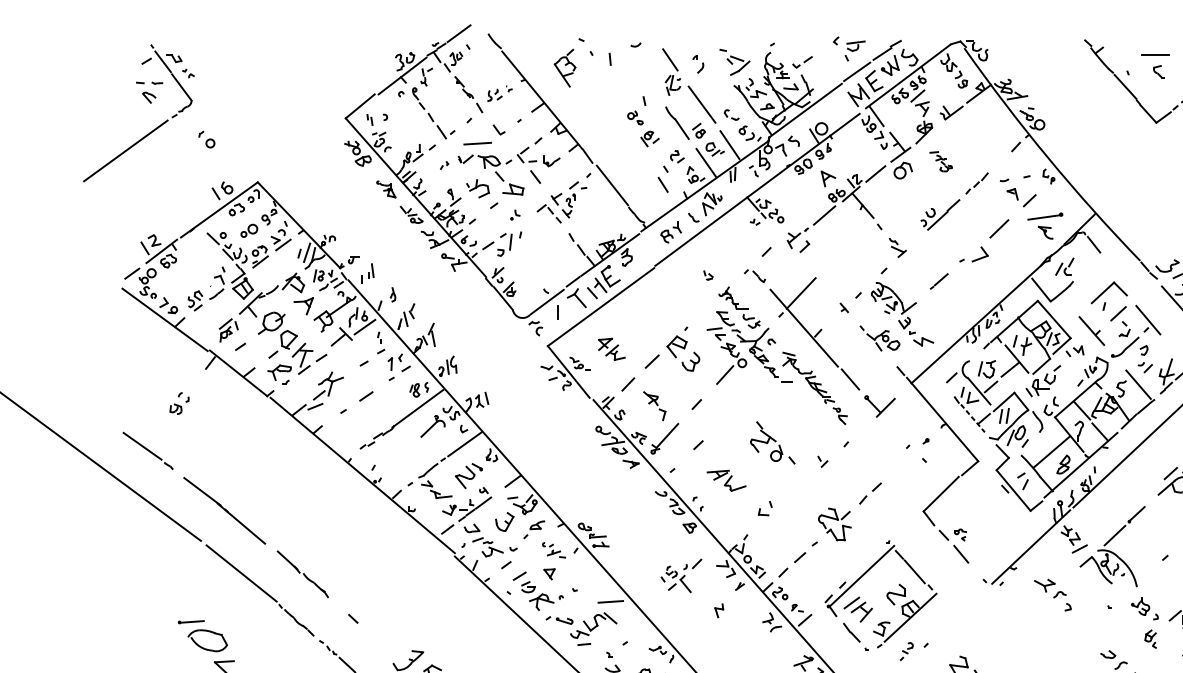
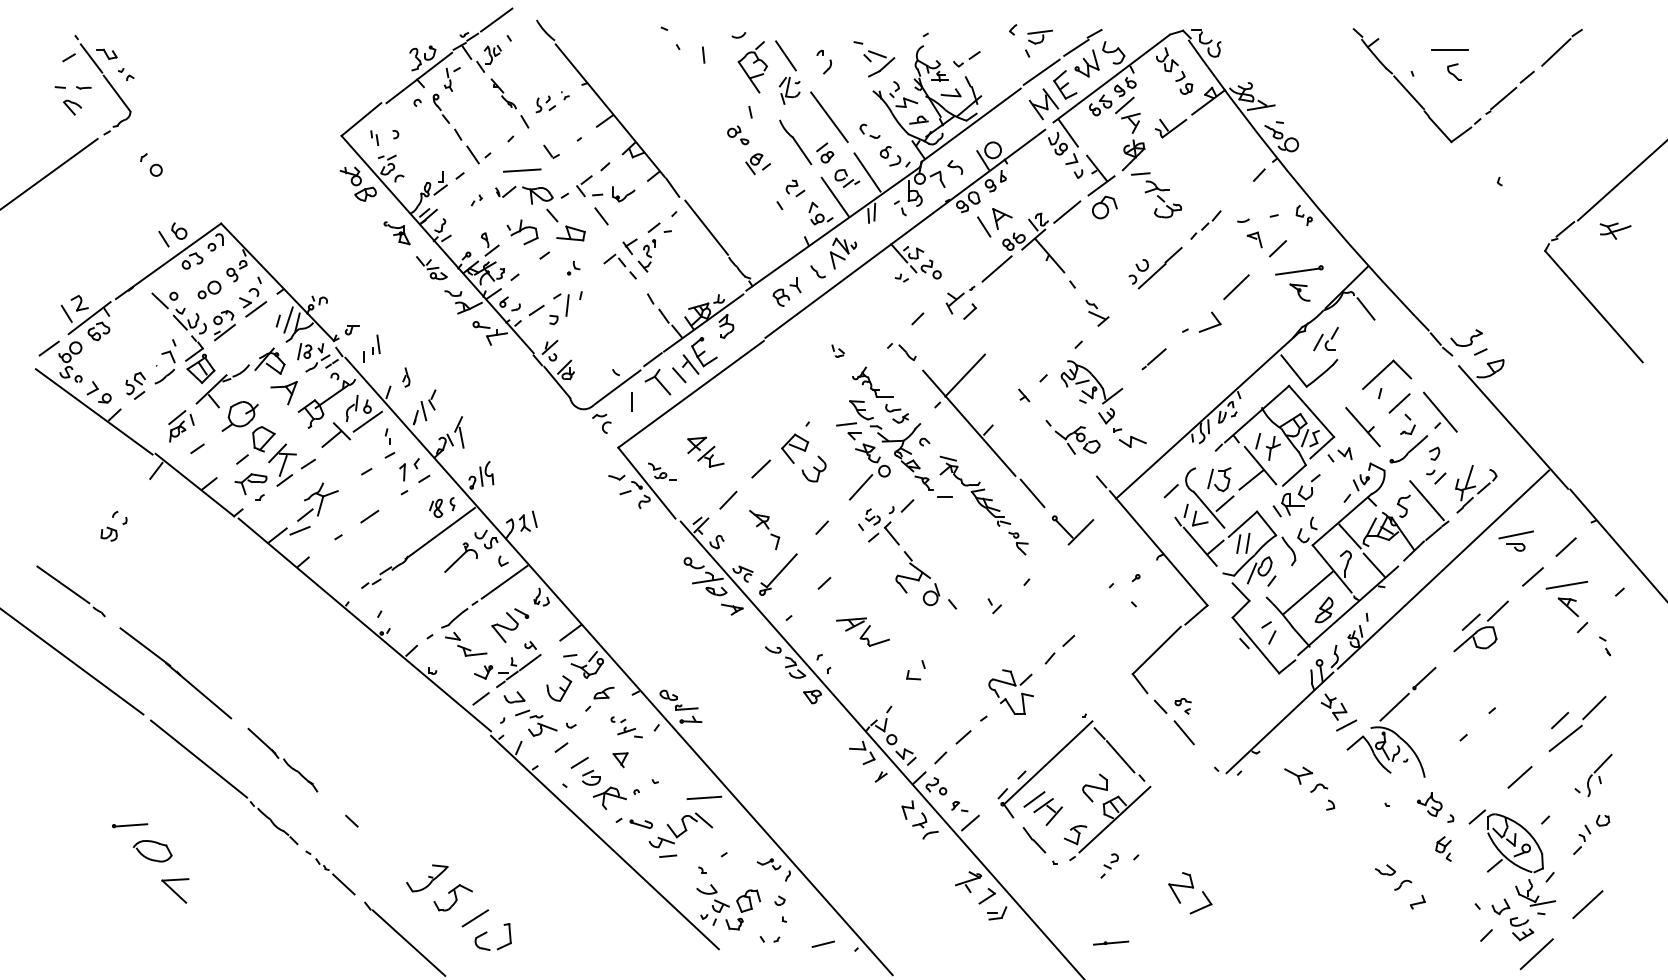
part: (564, 68) -> (752, 67), moved
part: (940, 161) -> (1156, 195), size x1.67
line: (663, 184) -> (984, 226), moved
line: (973, 418) -> (1200, 547), dashed -> solid
part: (681, 576) -> (886, 522), moved
part: (718, 610) -> (907, 809), moved
part: (207, 641) -> (152, 851), size x0.71

